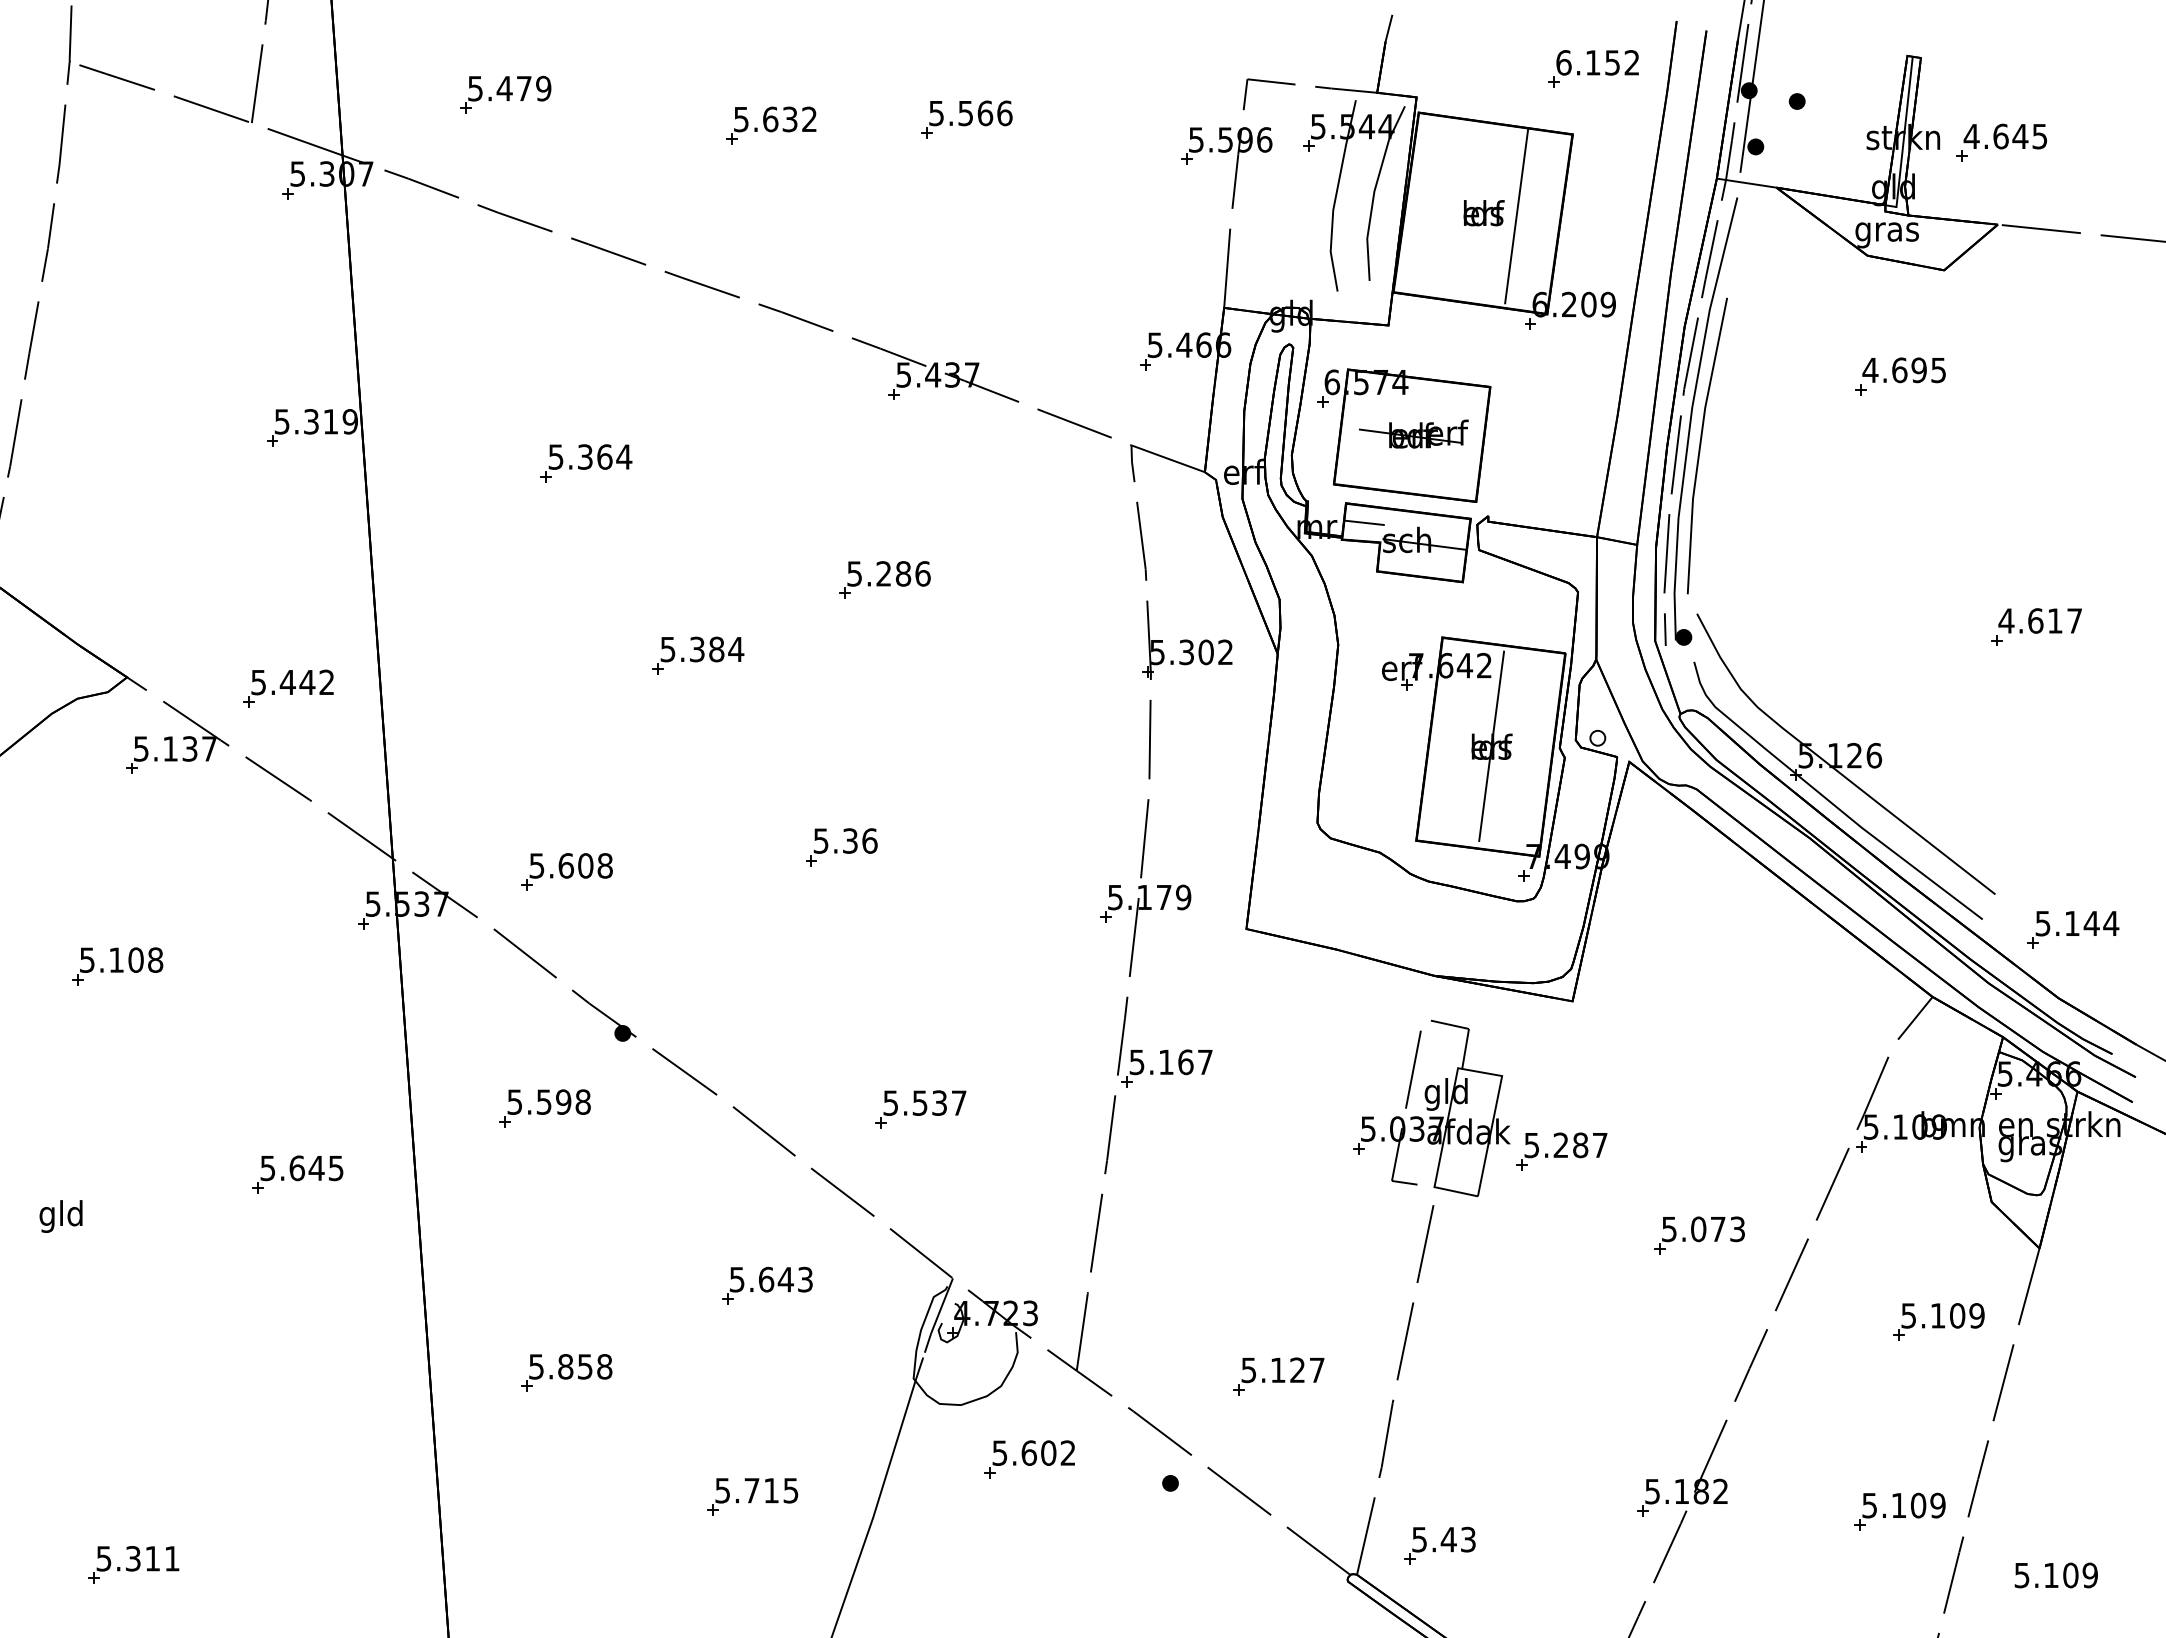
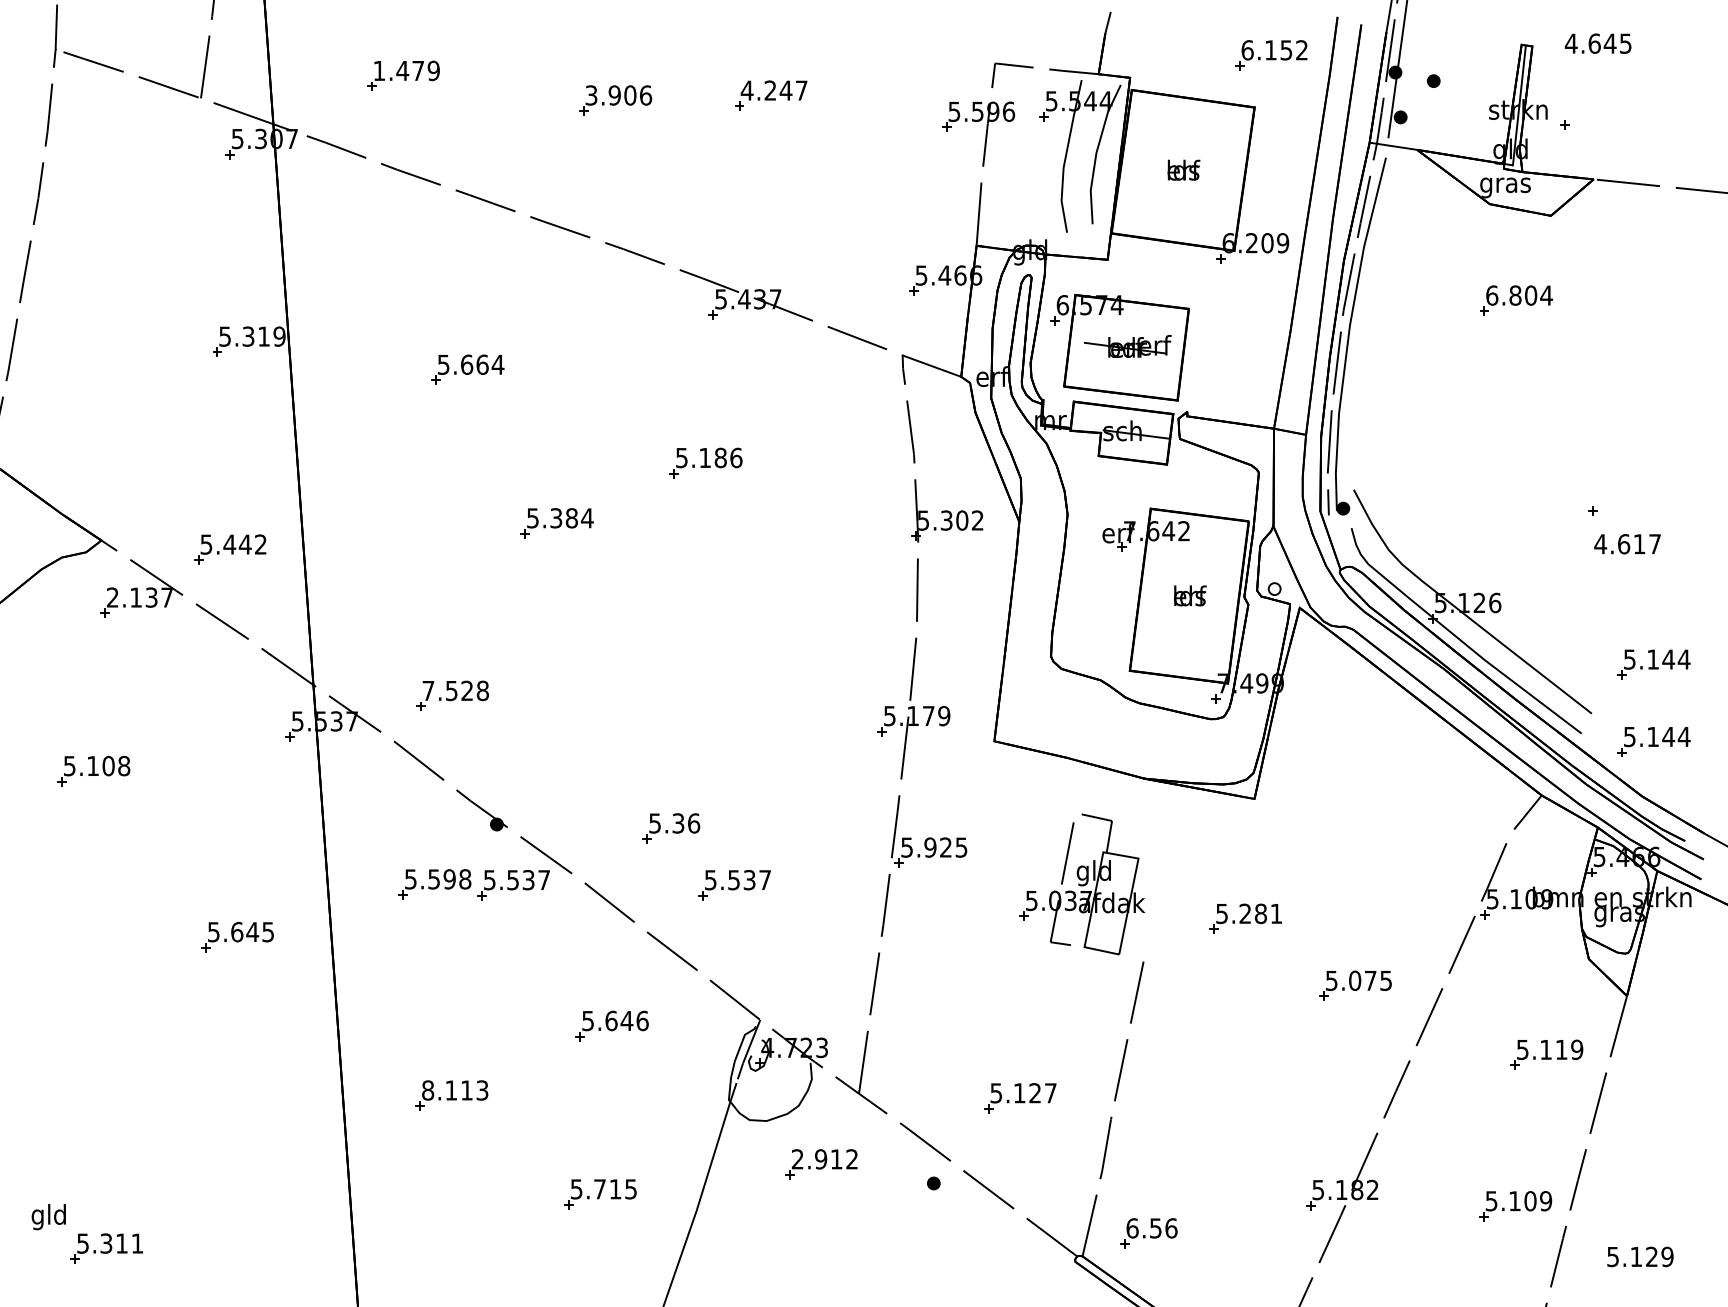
text: (475, 88) -> (379, 70), 5.479 -> 1.479
text: (970, 113) -> (774, 90), 5.566 -> 4.247
text: (775, 119) -> (618, 95), 5.632 -> 3.906
text: (2004, 136) -> (1597, 43), moved
line: (1516, 215) -> (1209, 172), removed
text: (1904, 370) -> (1519, 295), 4.695 -> 6.804
line: (1701, 445) -> (1357, 355), removed
text: (585, 456) -> (467, 364), 5.364 -> 5.664
line: (1363, 522) -> (1087, 416), removed
text: (883, 573) -> (704, 457), 5.286 -> 5.186
text: (2039, 620) -> (1627, 543), moved
line: (1491, 746) -> (1189, 595), removed
text: (140, 748) -> (112, 597), 5.137 -> 2.137
part: (2073, 832) -> (1654, 664), added
part: (841, 847) -> (671, 828), moved
text: (561, 865) -> (447, 690), 5.608 -> 7.528
text: (1185, 1062) -> (945, 847), 5.167 -> 5.925
part: (1431, 1108) -> (1082, 884), moved
part: (643, 1109) -> (513, 885), added
text: (1600, 1145) -> (1276, 913), 5.287 -> 5.281
text: (60, 1216) -> (48, 1217), moved
text: (1737, 1228) -> (1386, 980), 5.073 -> 5.075
text: (805, 1279) -> (642, 1020), 5.643 -> 5.646
text: (1957, 1315) -> (1561, 1049), 5.109 -> 5.119
text: (570, 1366) -> (455, 1090), 5.858 -> 8.113
text: (1024, 1452) -> (817, 1158), 5.602 -> 2.912
text: (1444, 1539) -> (1152, 1228), 5.43 -> 6.56
text: (2070, 1575) -> (1651, 1256), 5.109 -> 5.129

